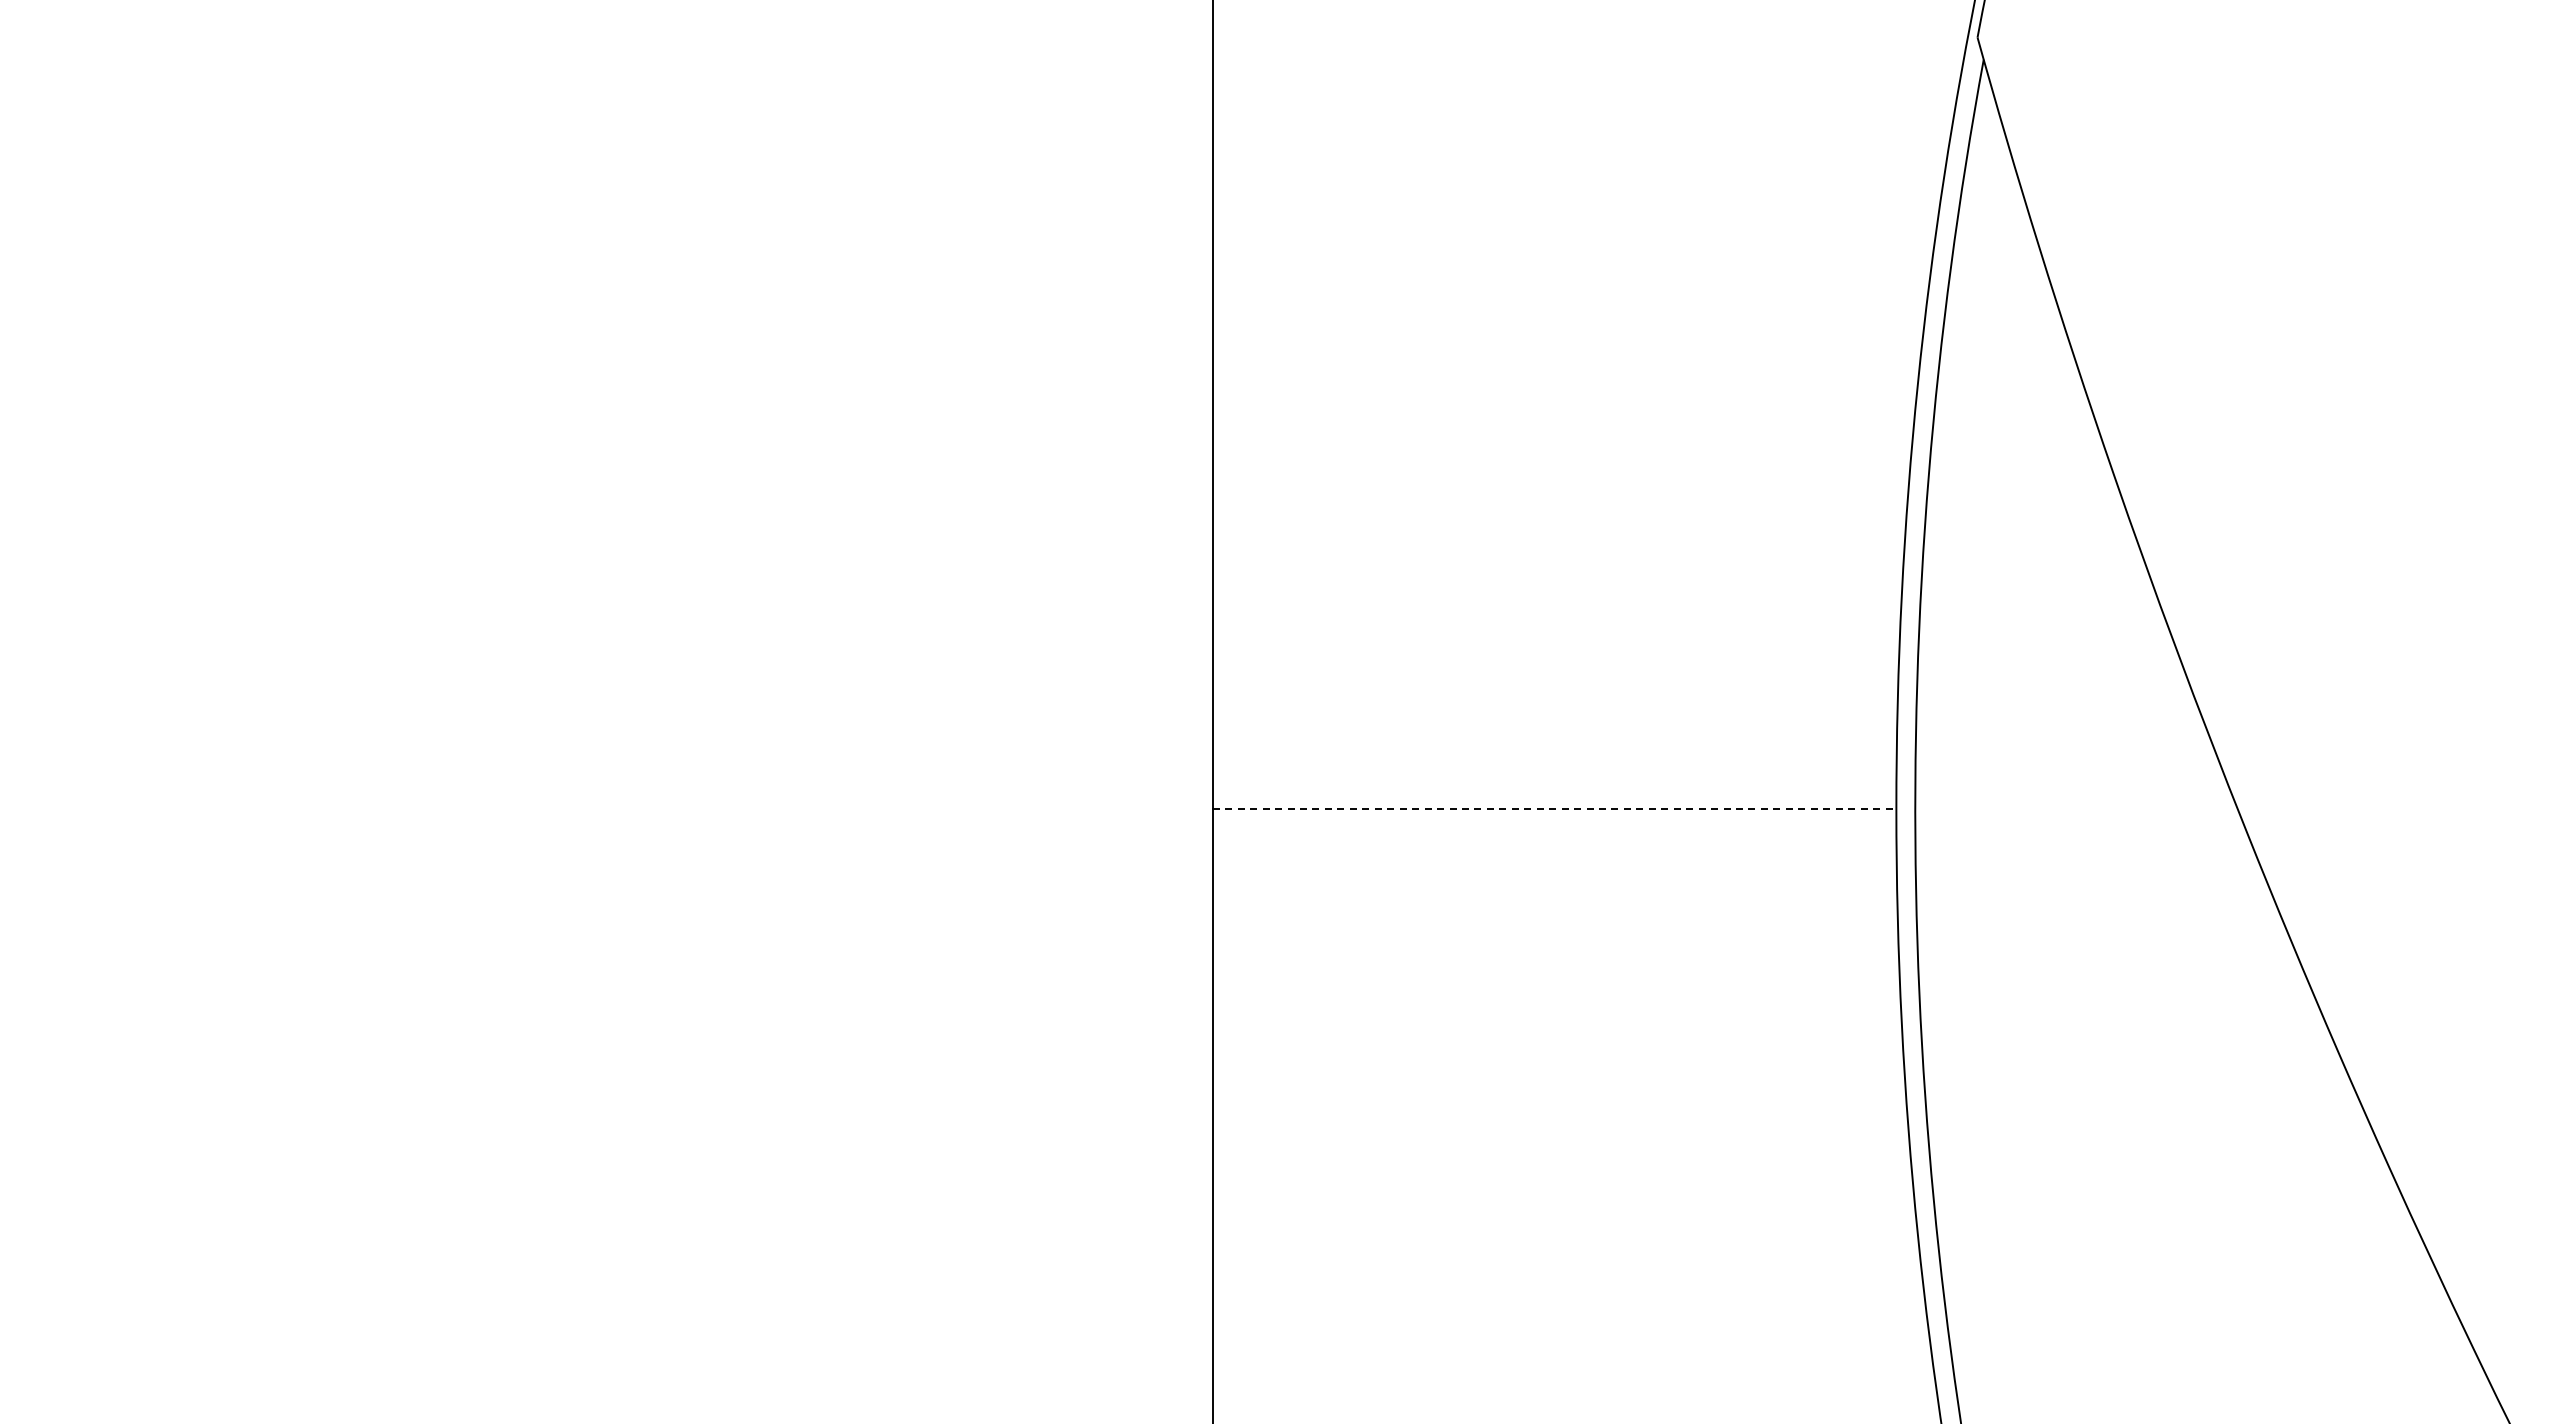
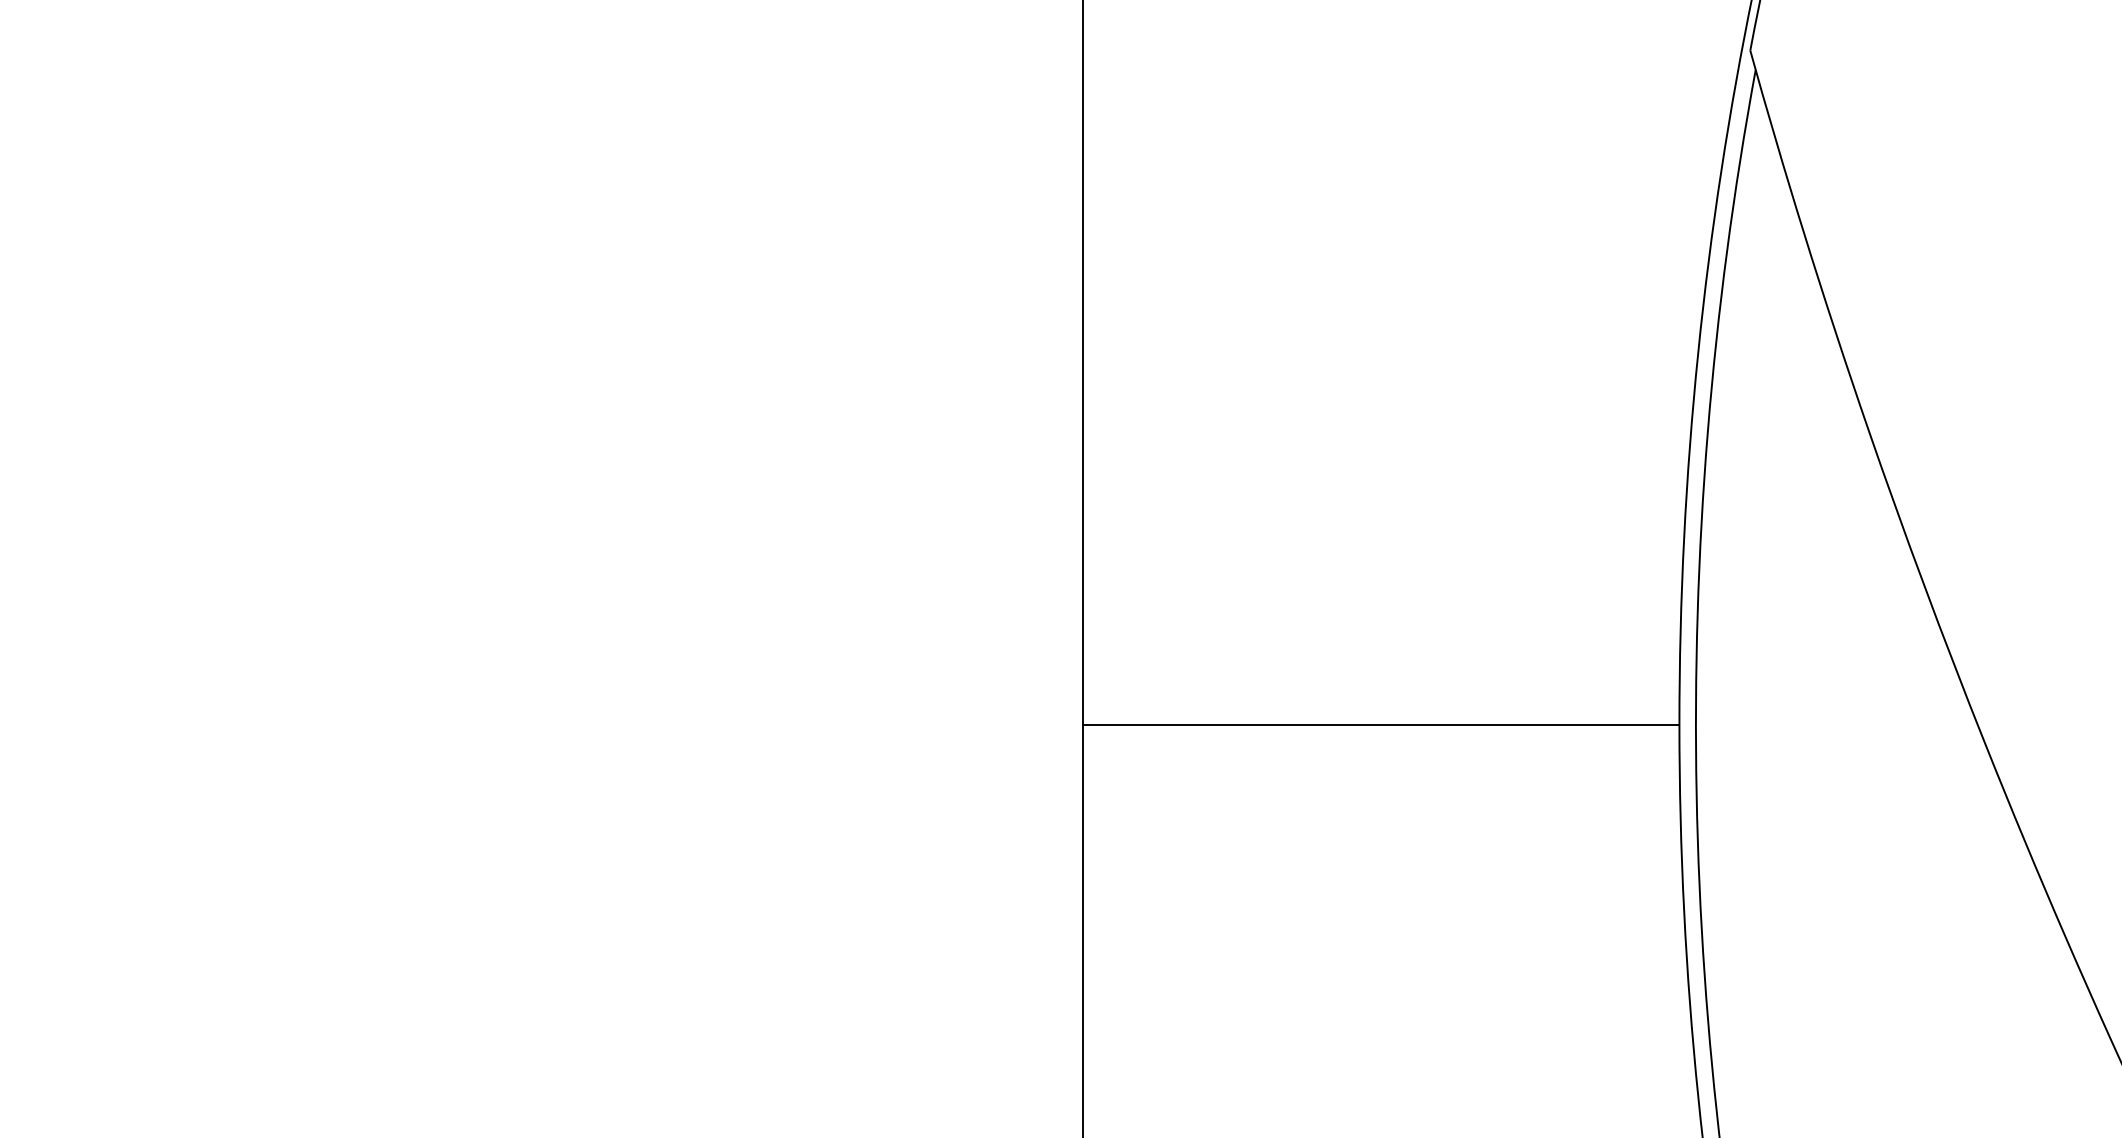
line: (1554, 809) -> (1380, 724), dashed -> solid

